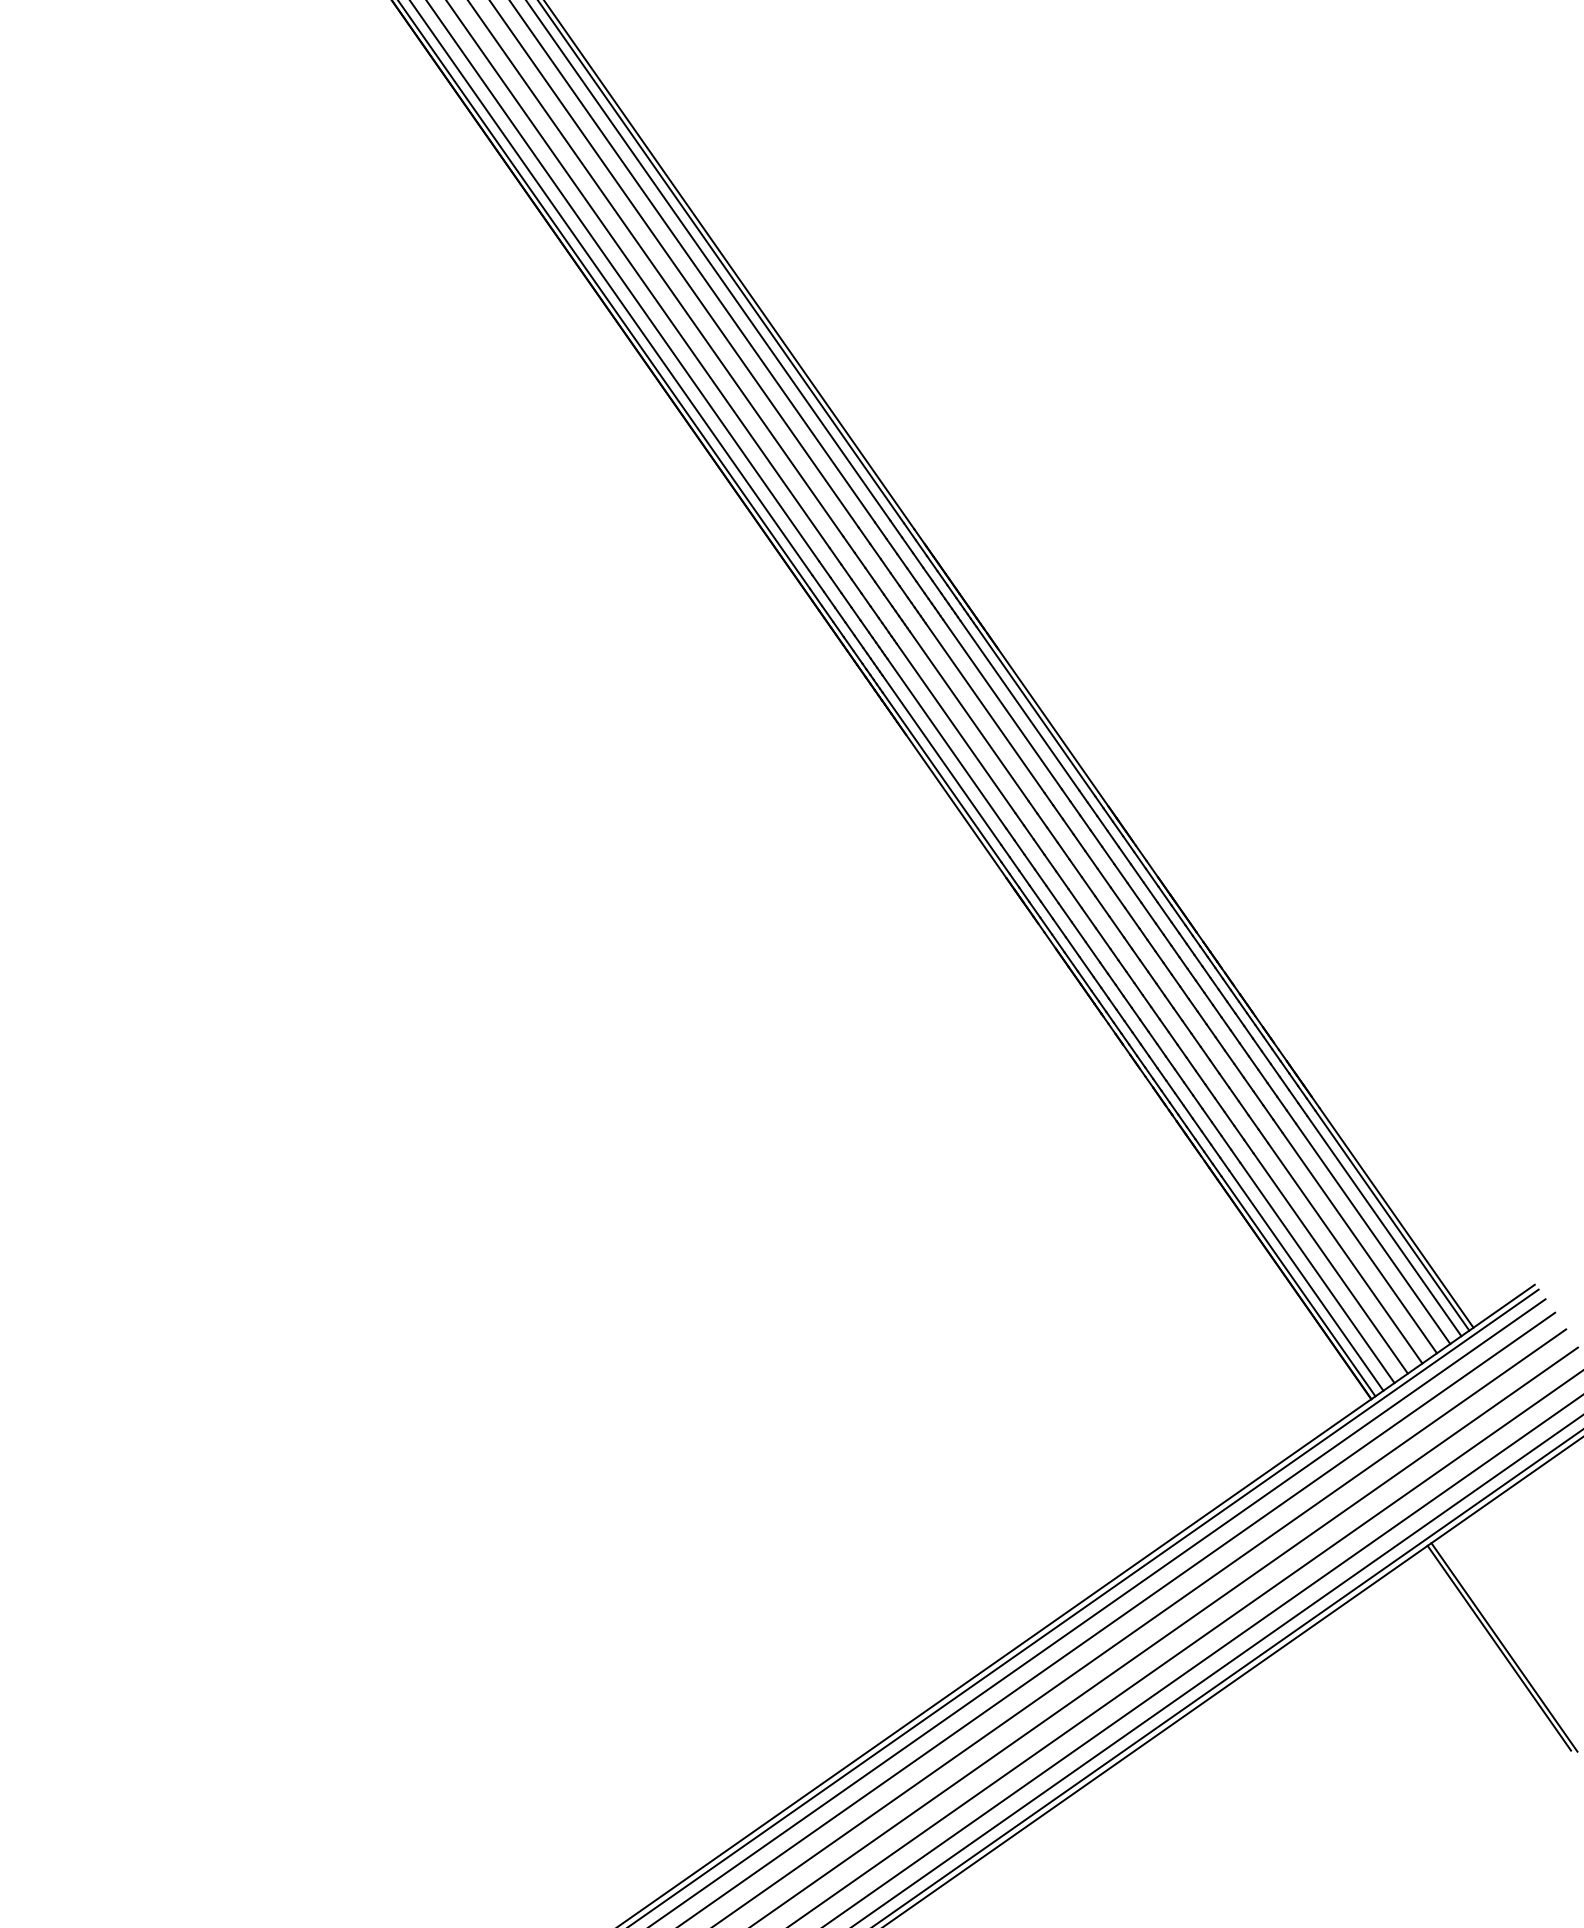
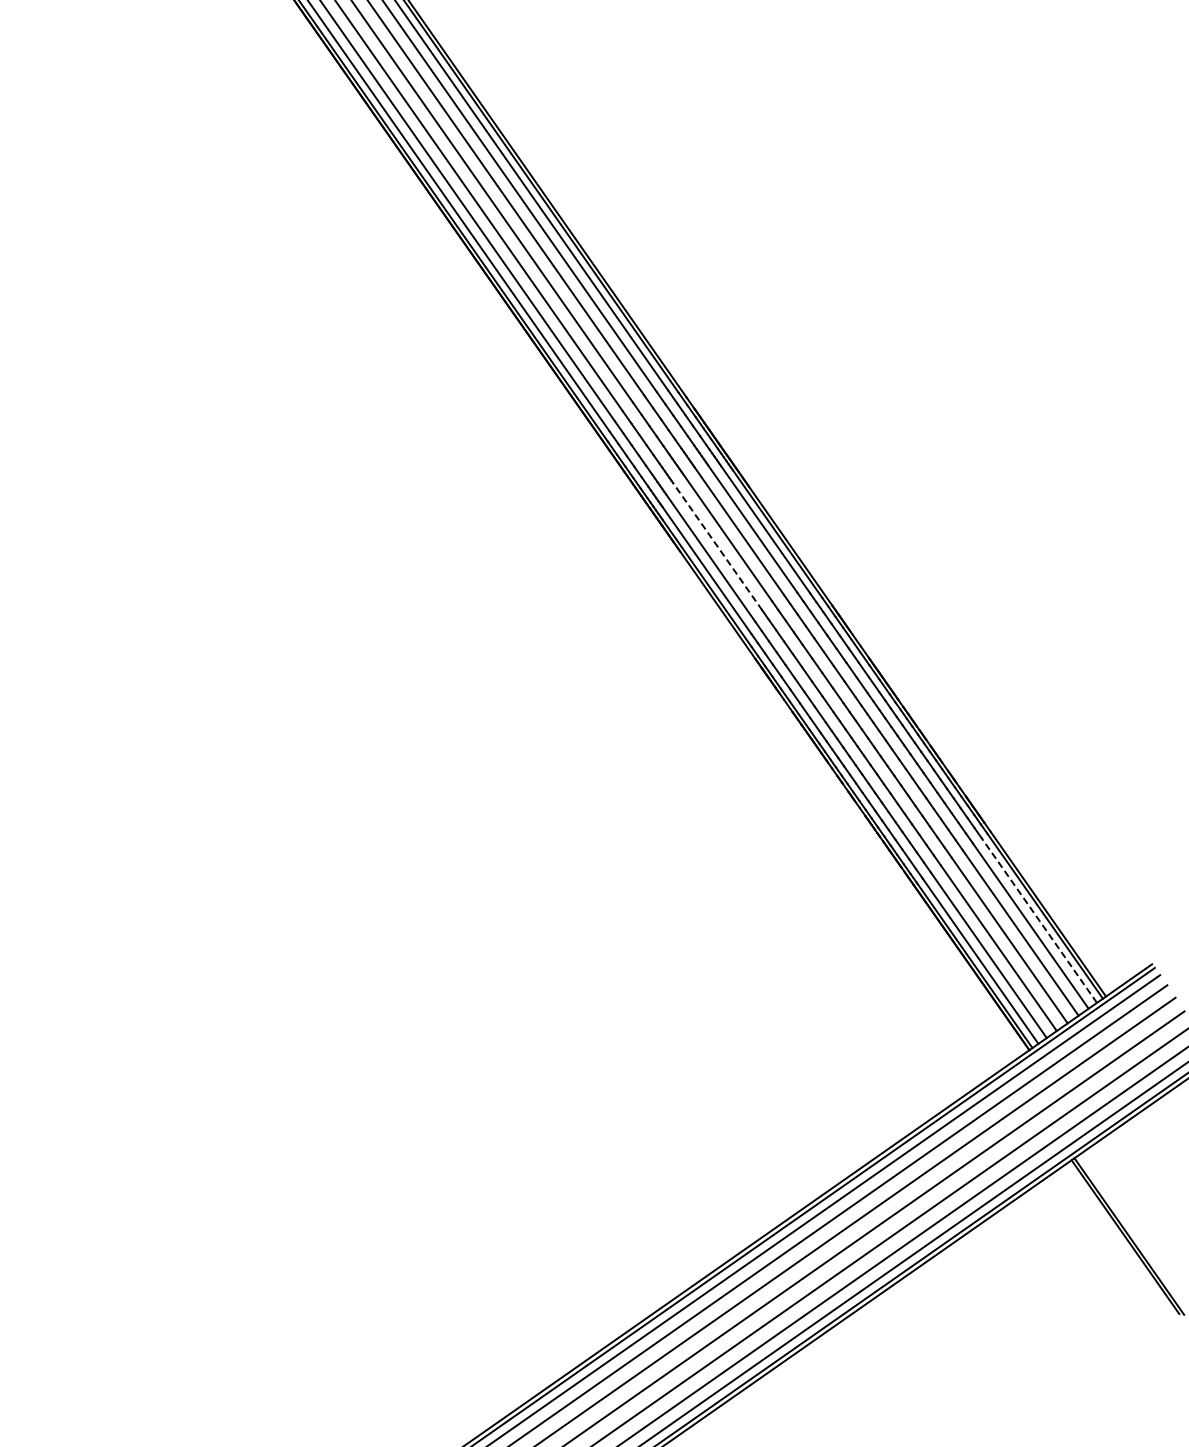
line: (955, 728) -> (717, 546), solid -> dashed
line: (1384, 1226) -> (1039, 920), solid -> dashed

